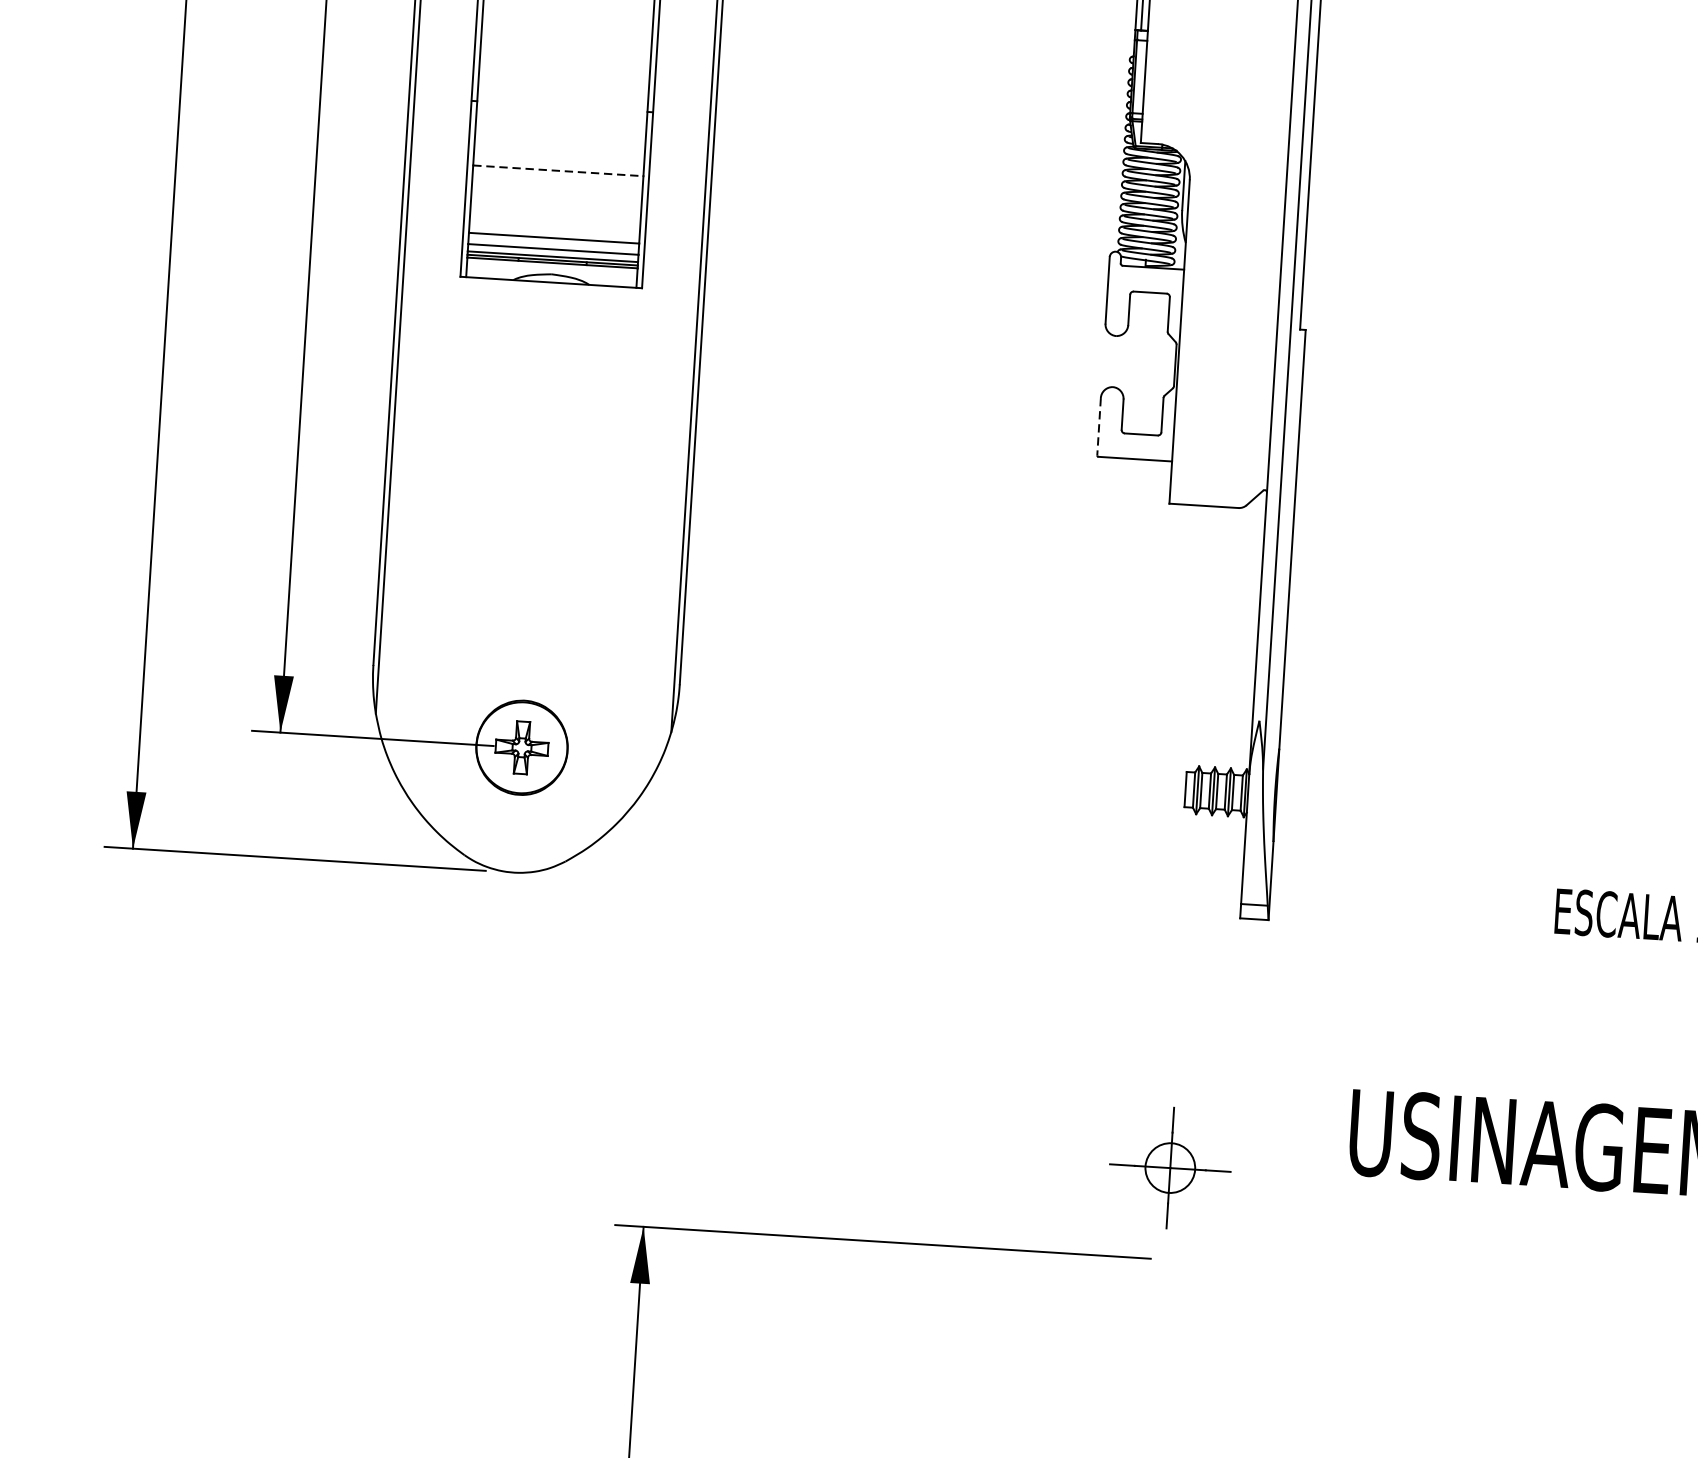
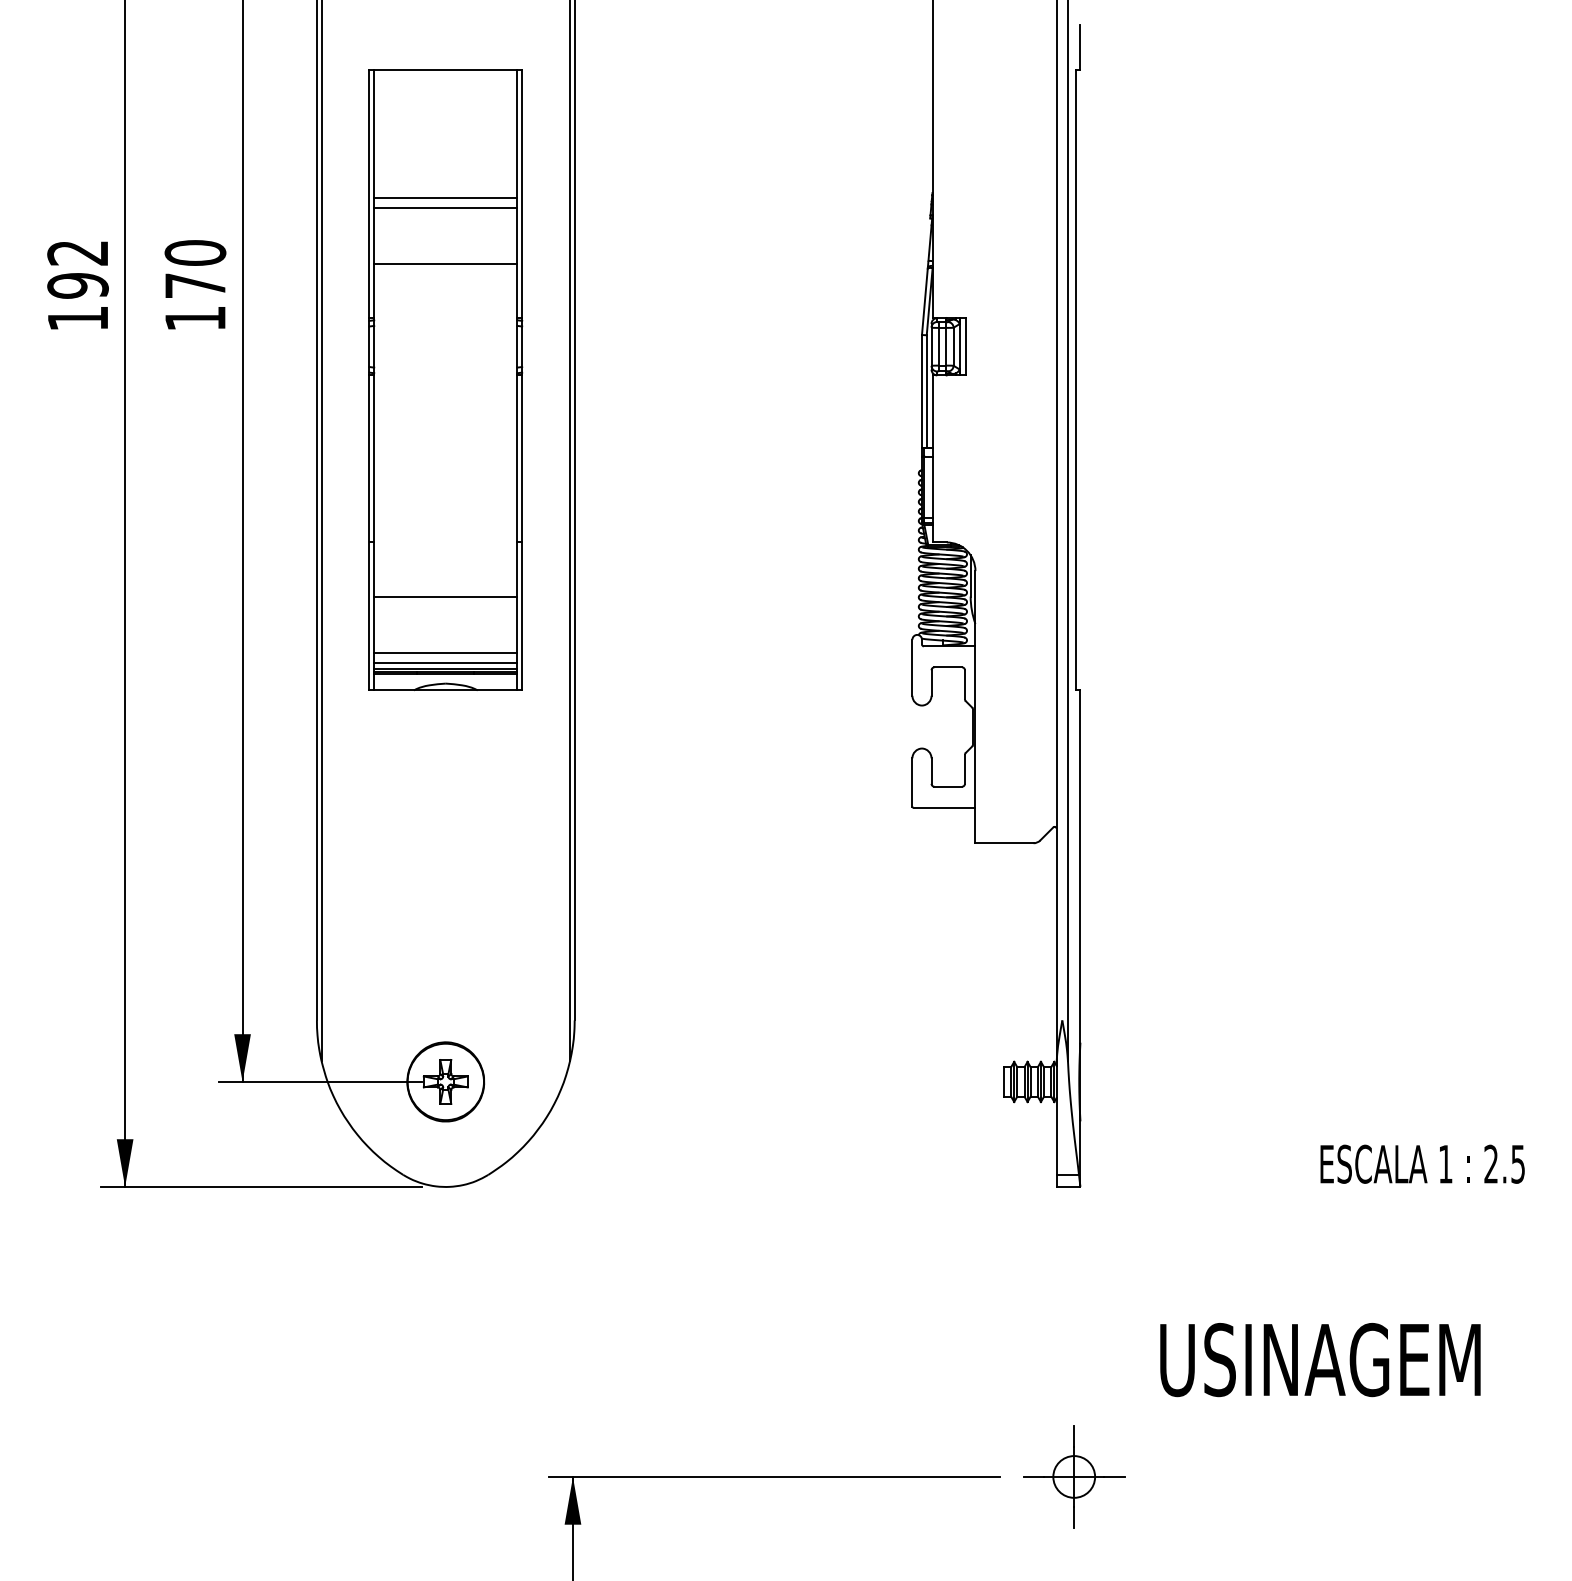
line: (557, 170) -> (445, 596), dashed -> solid
line: (1099, 427) -> (912, 783), dashed -> solid
part: (1170, 1167) -> (1074, 1476), moved

